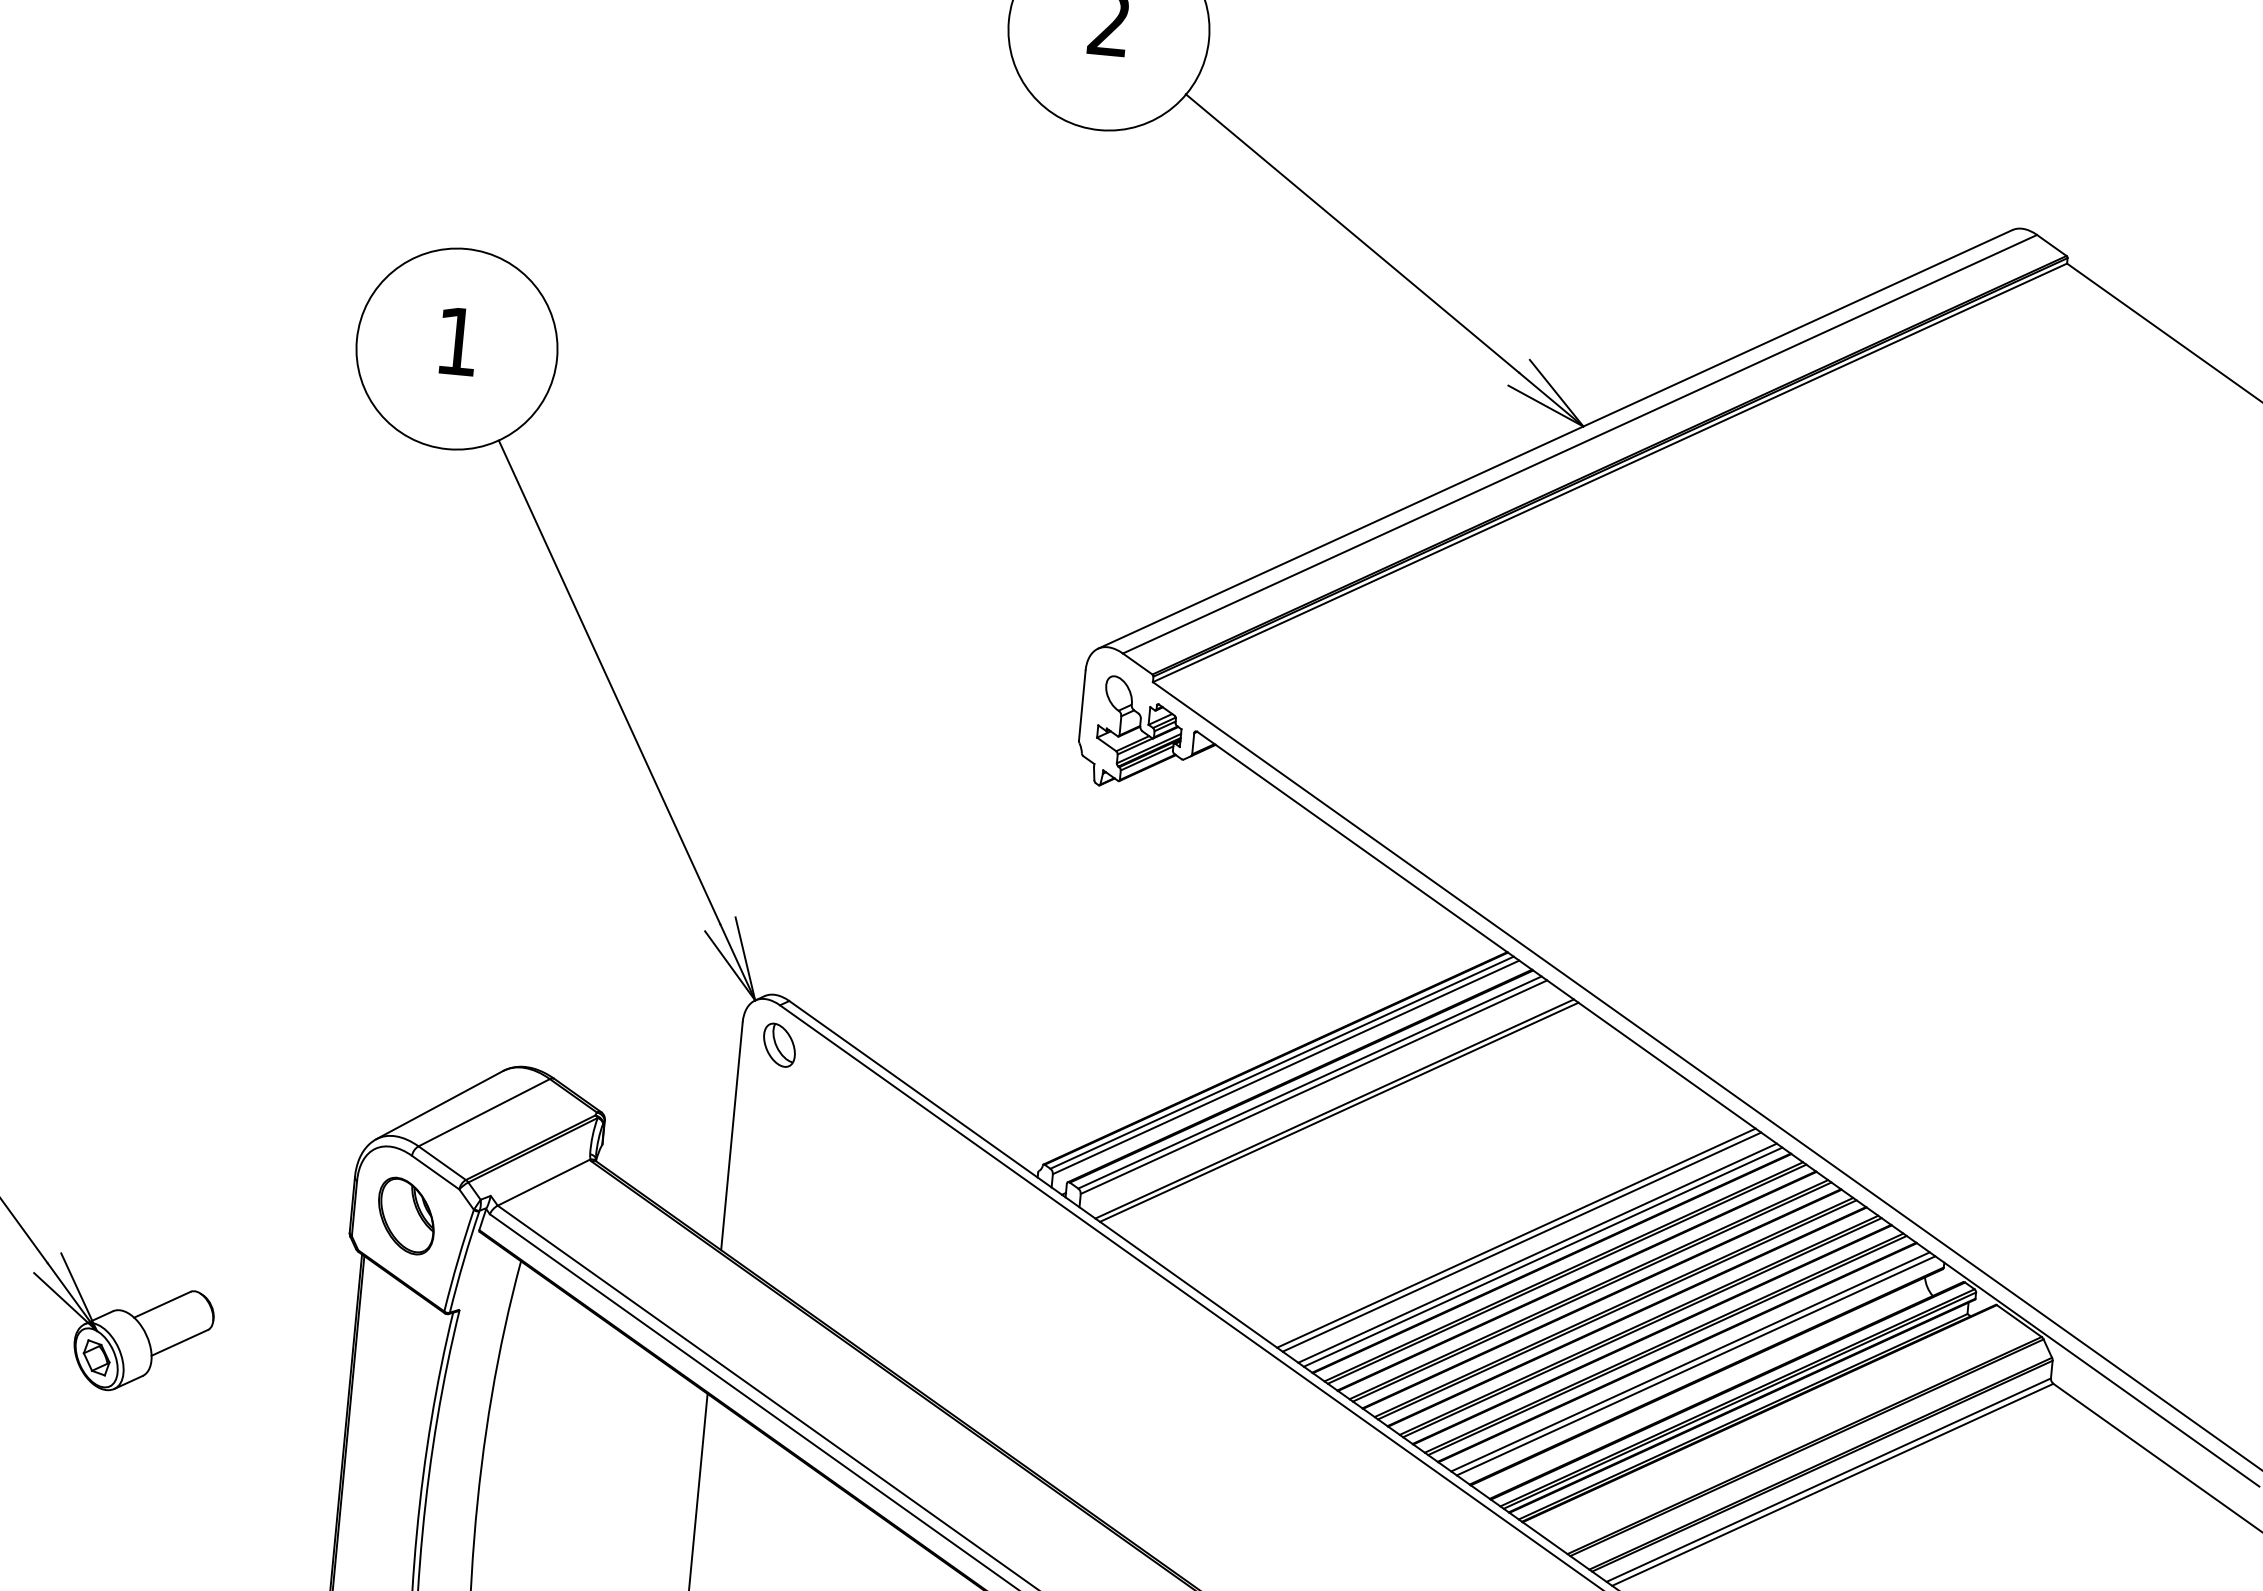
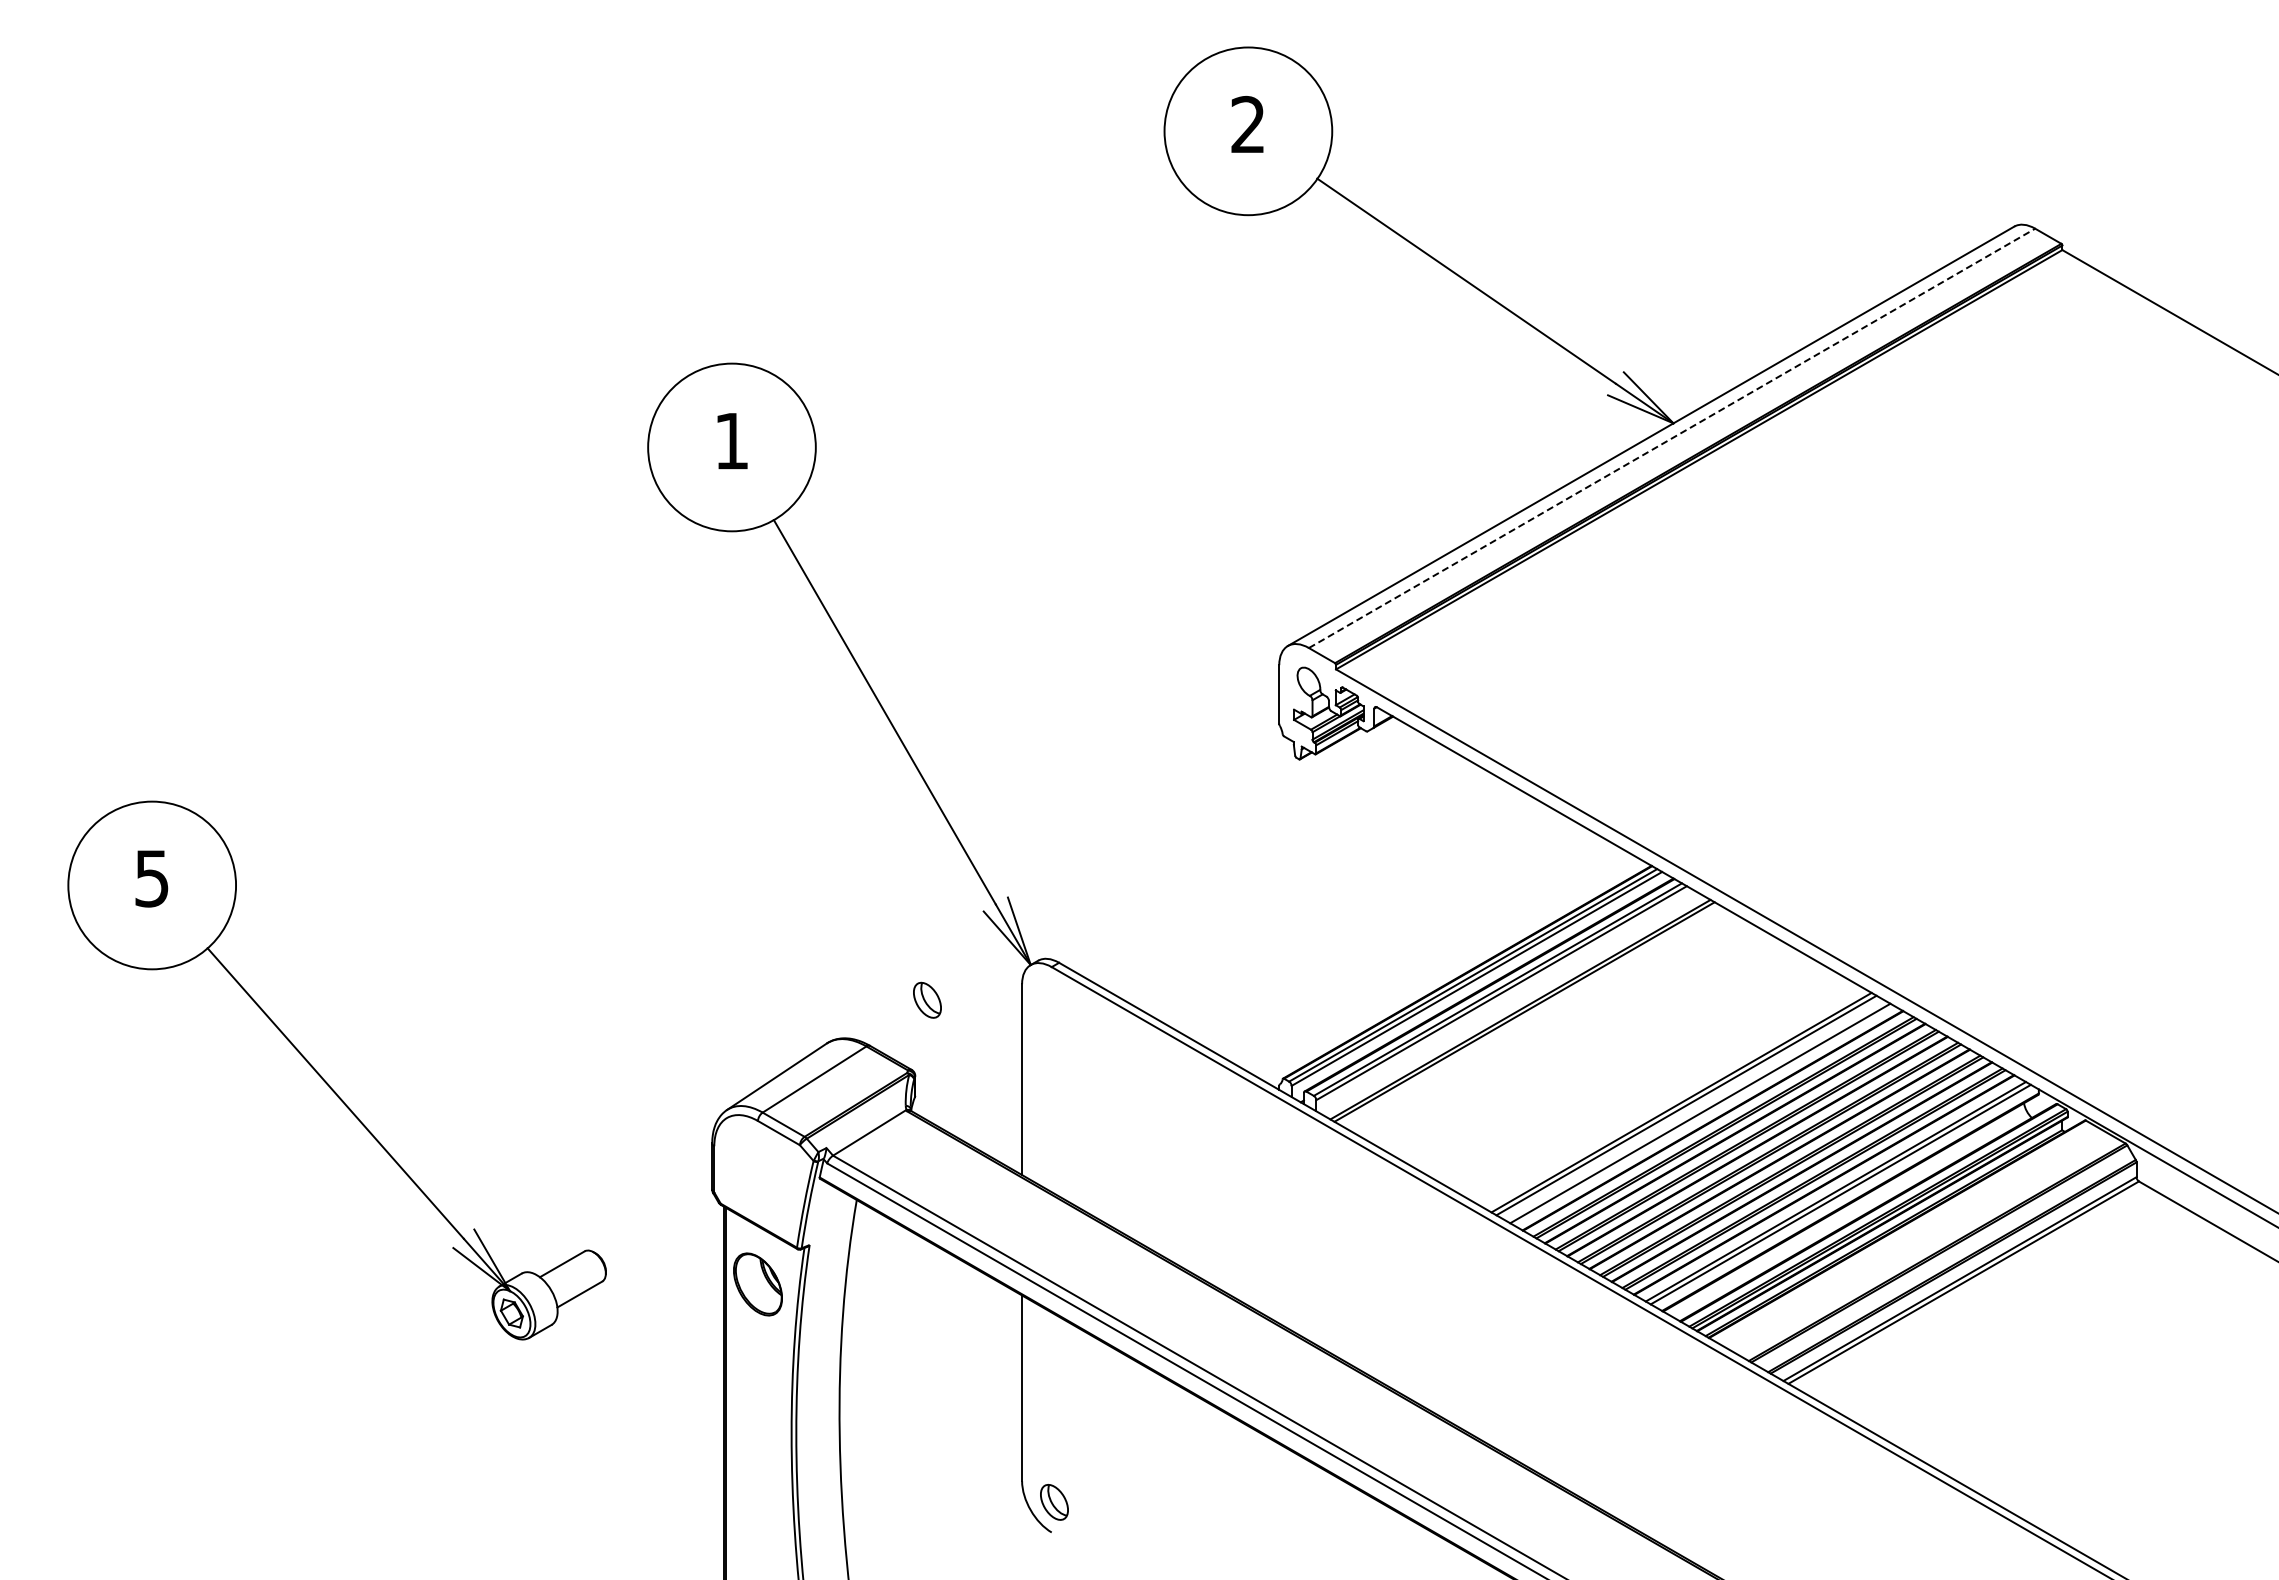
line: (1580, 444) -> (1672, 438), solid -> dashed
part: (779, 1044) -> (927, 999), moved
part: (405, 1216) -> (757, 1284), moved
line: (1543, 1257) -> (1705, 1116), removed

